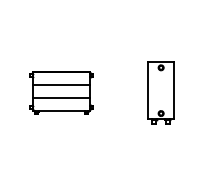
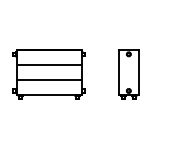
part: (61, 92) -> (49, 74), size x1.43

